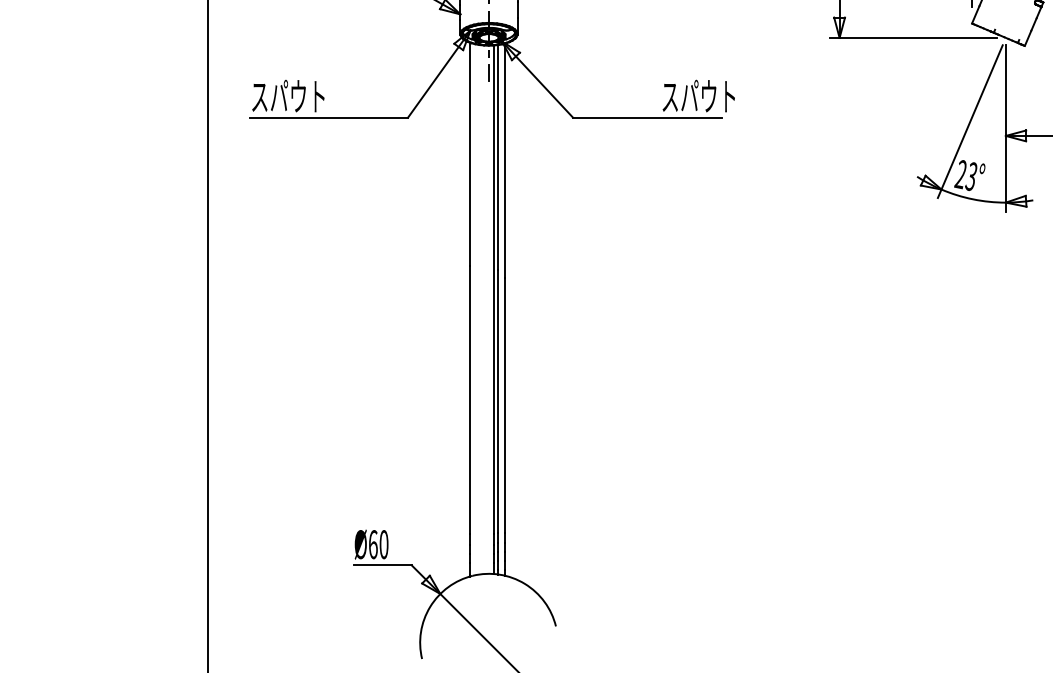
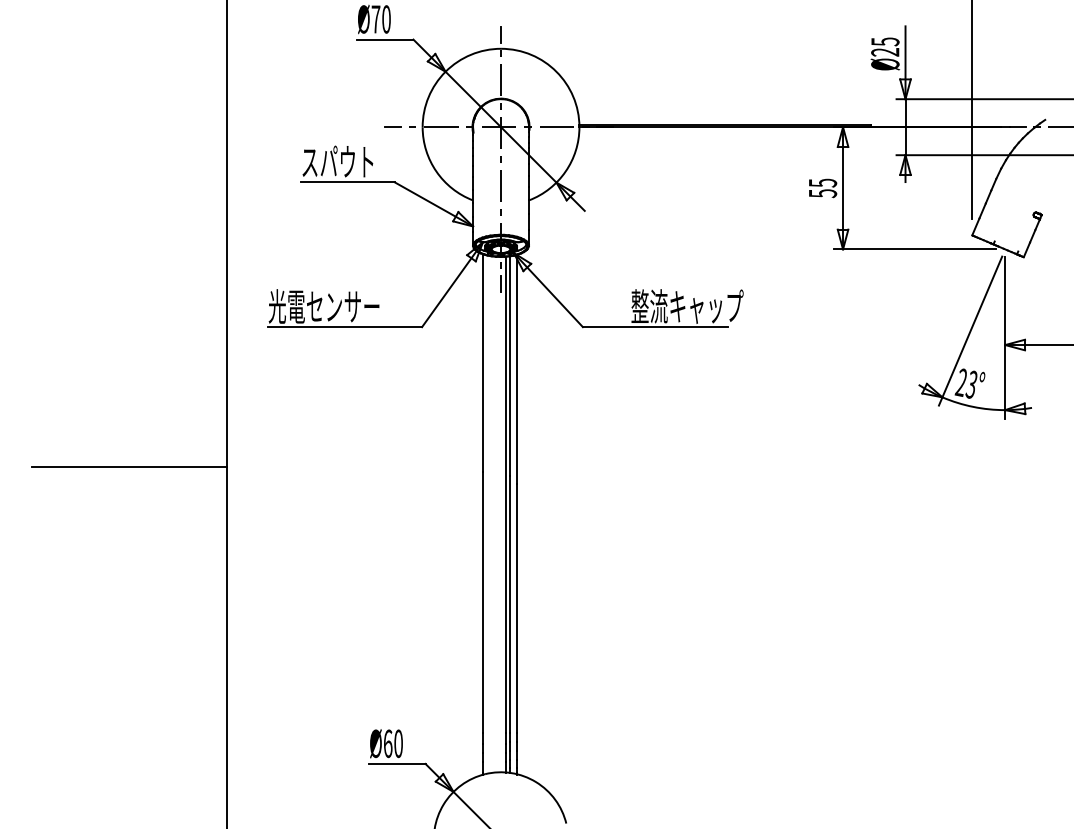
text: (307, 96) -> (323, 306), スパウト -> 光電センサー
text: (680, 96) -> (687, 306), スパウト -> 整流キャップ
line: (108, 260) -> (129, 466), added

